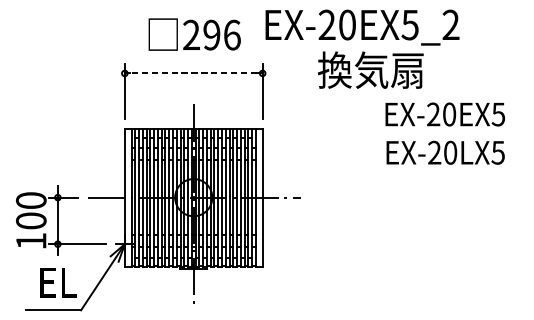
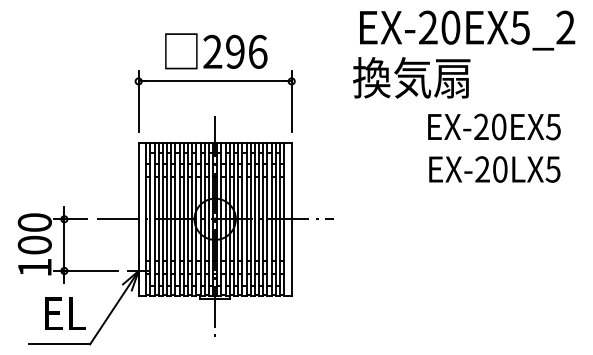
text: (362, 27) -> (467, 30), moved
text: (194, 34) -> (216, 51), moved
line: (193, 73) -> (214, 81), dashed -> solid

